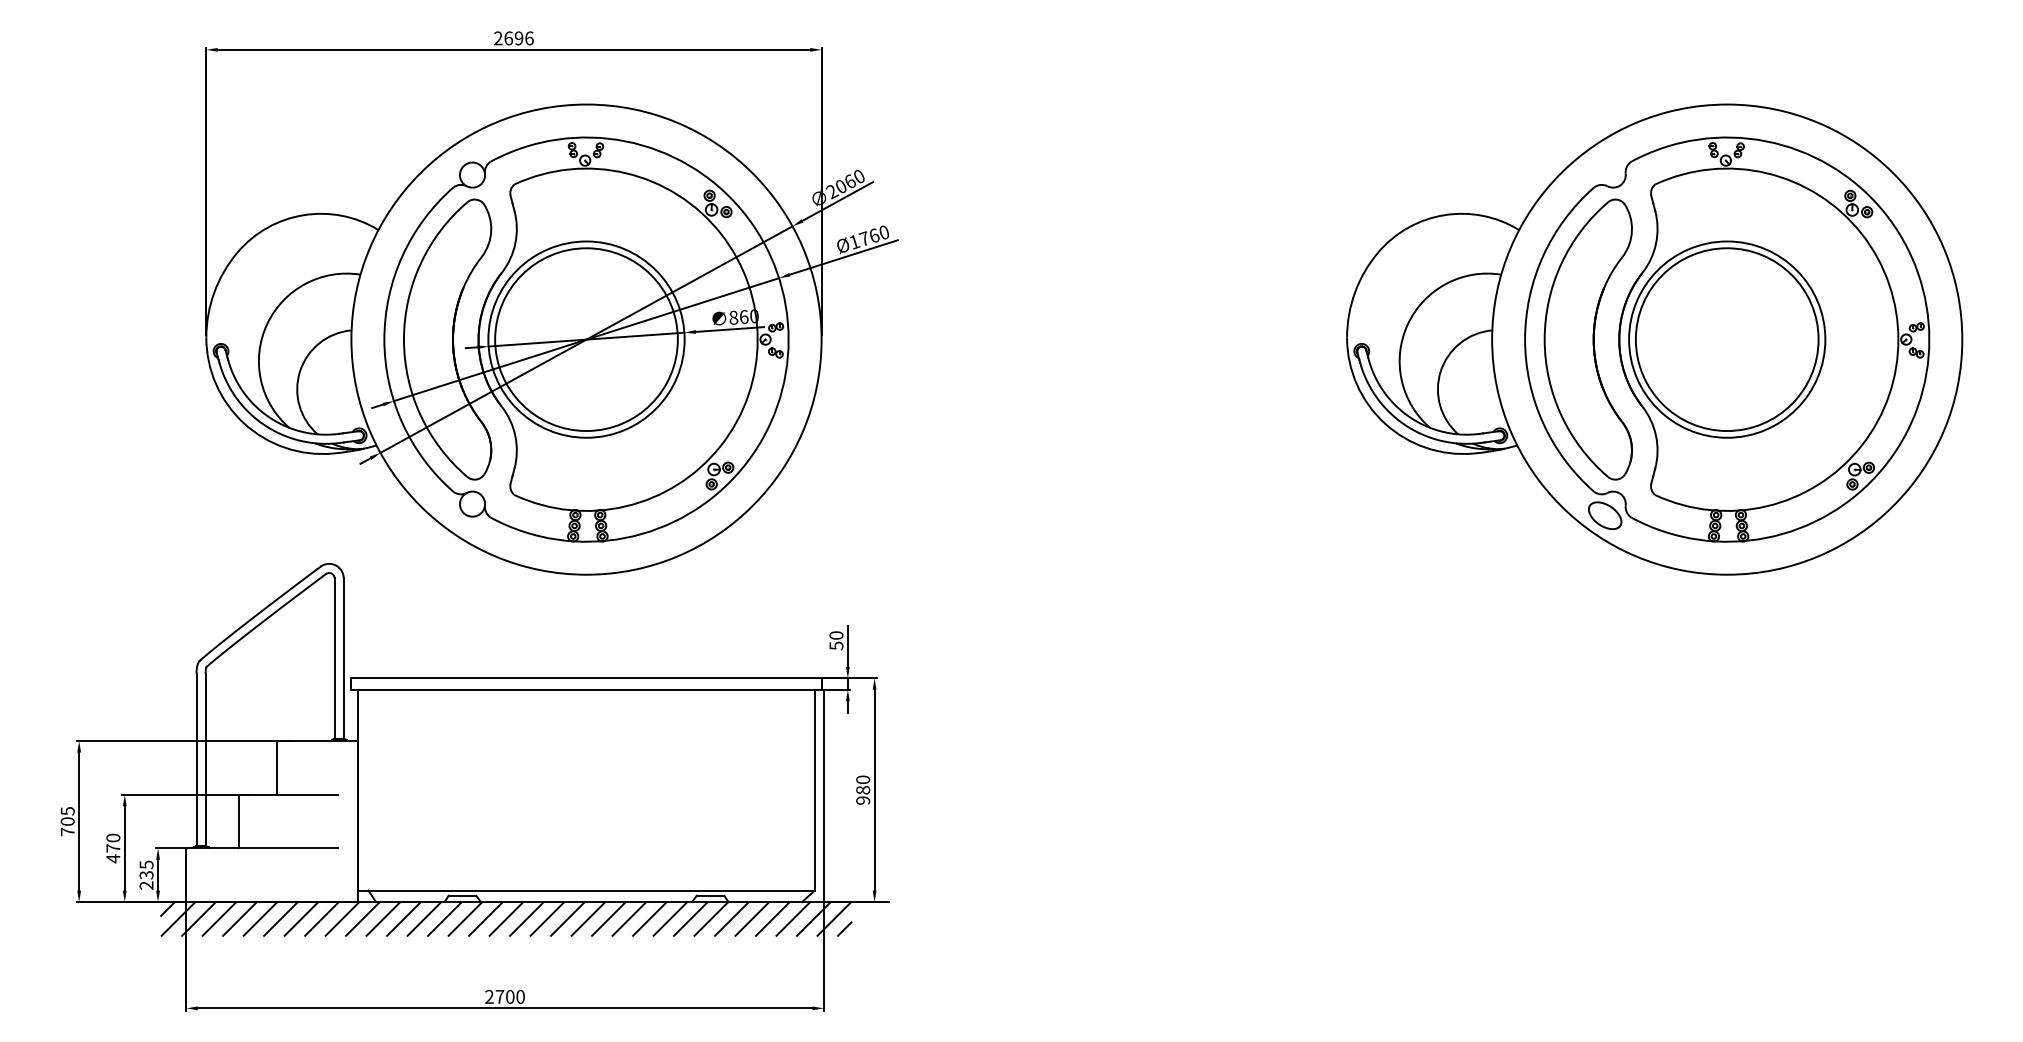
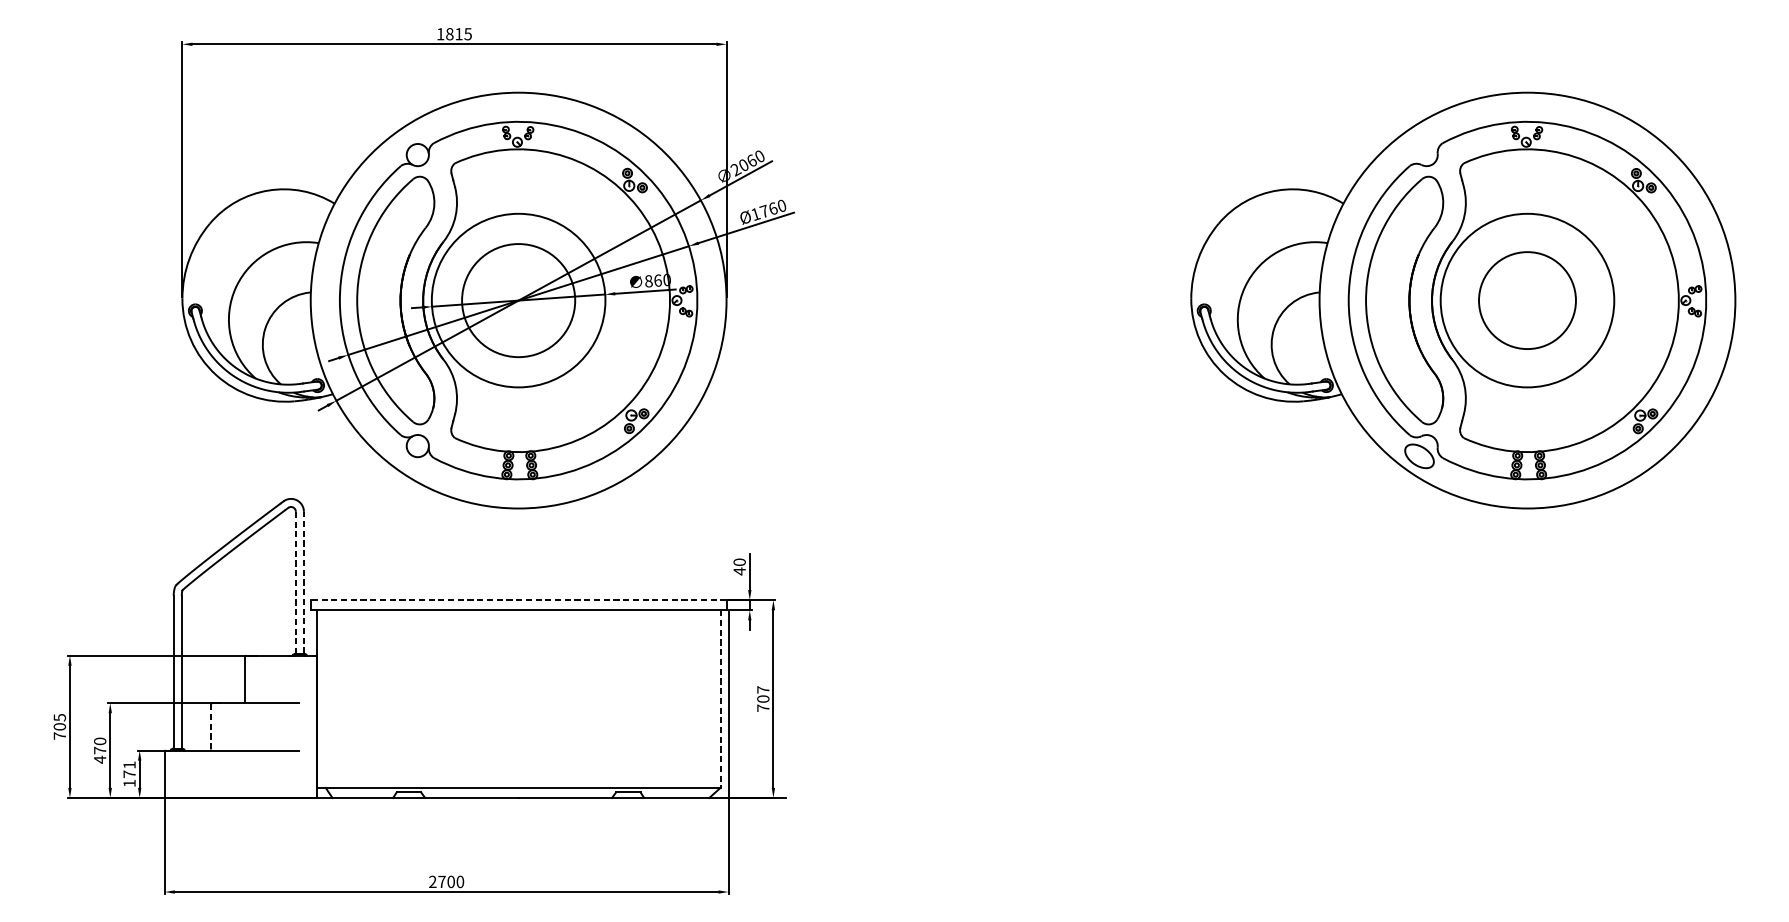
text: (513, 38) -> (454, 34), 2696 -> 1815
circle: (586, 339) -> (518, 300), size x0.7
circle: (1726, 339) -> (1526, 300), size x0.6
text: (836, 645) -> (739, 571), 50 -> 40
line: (343, 658) -> (303, 582), solid -> dashed
line: (334, 659) -> (295, 583), solid -> dashed
line: (586, 678) -> (518, 600), solid -> dashed
text: (863, 789) -> (763, 698), 980 -> 707
line: (814, 790) -> (720, 699), solid -> dashed
line: (239, 821) -> (211, 726), solid -> dashed
text: (146, 874) -> (129, 773), 235 -> 171
hatch: (506, 919) -> (447, 813), removed

